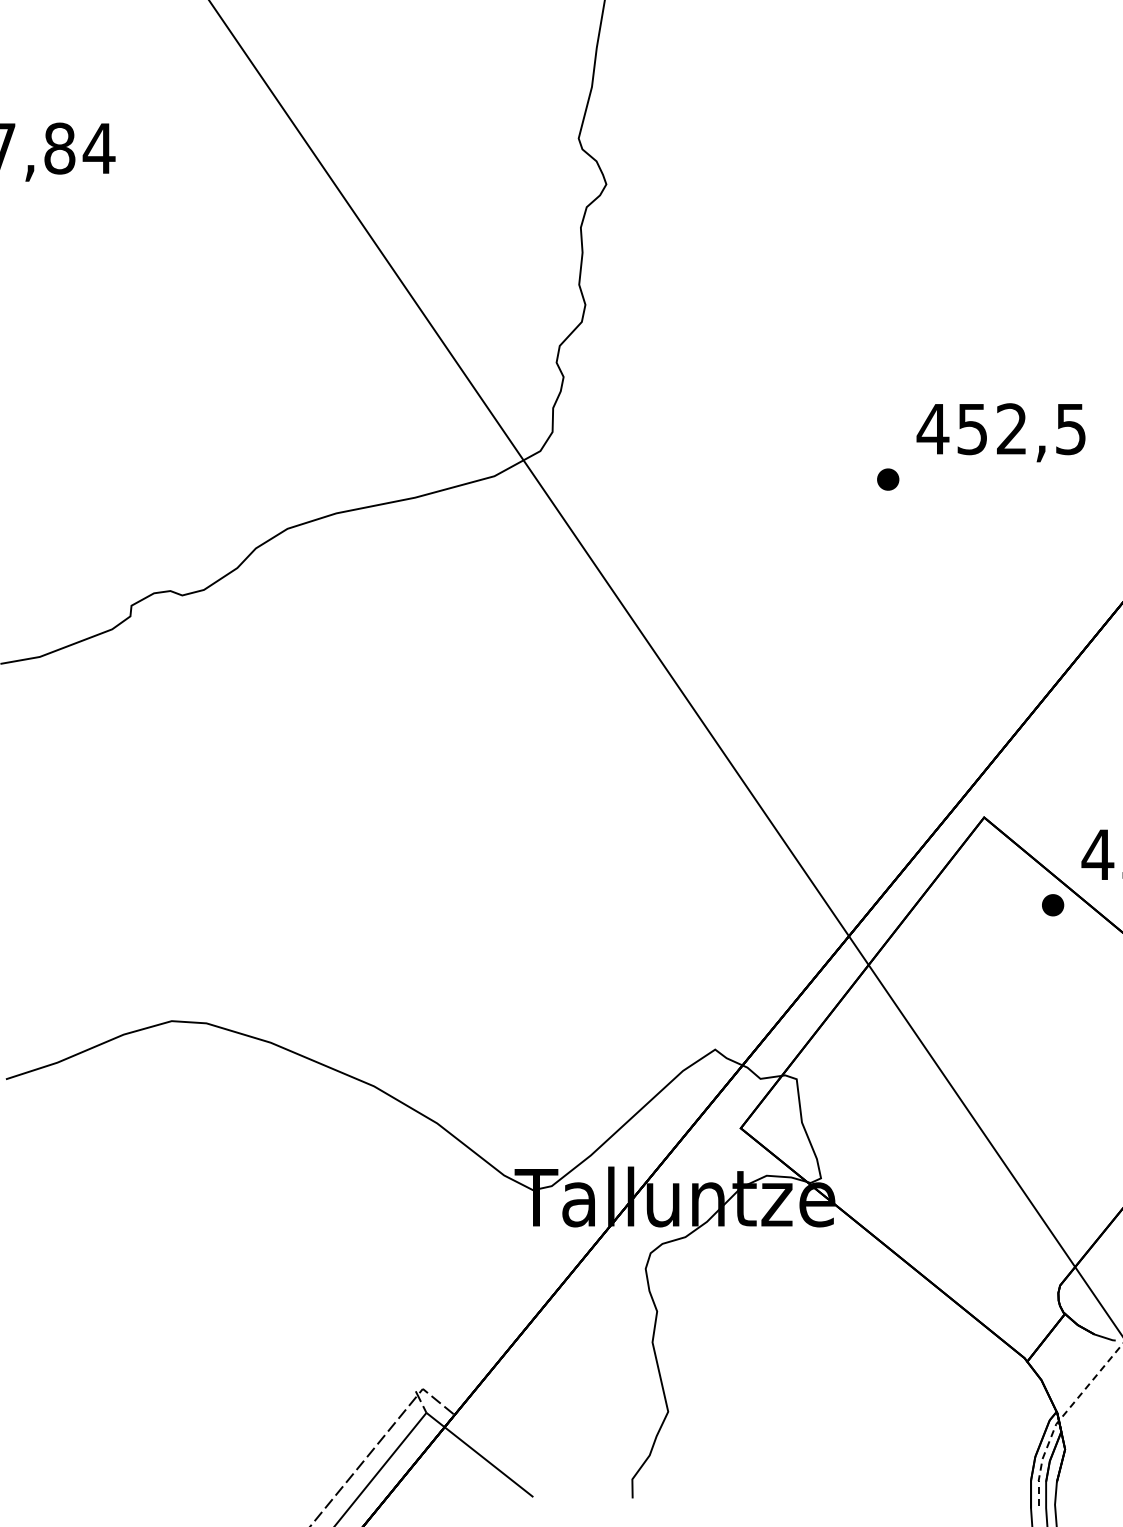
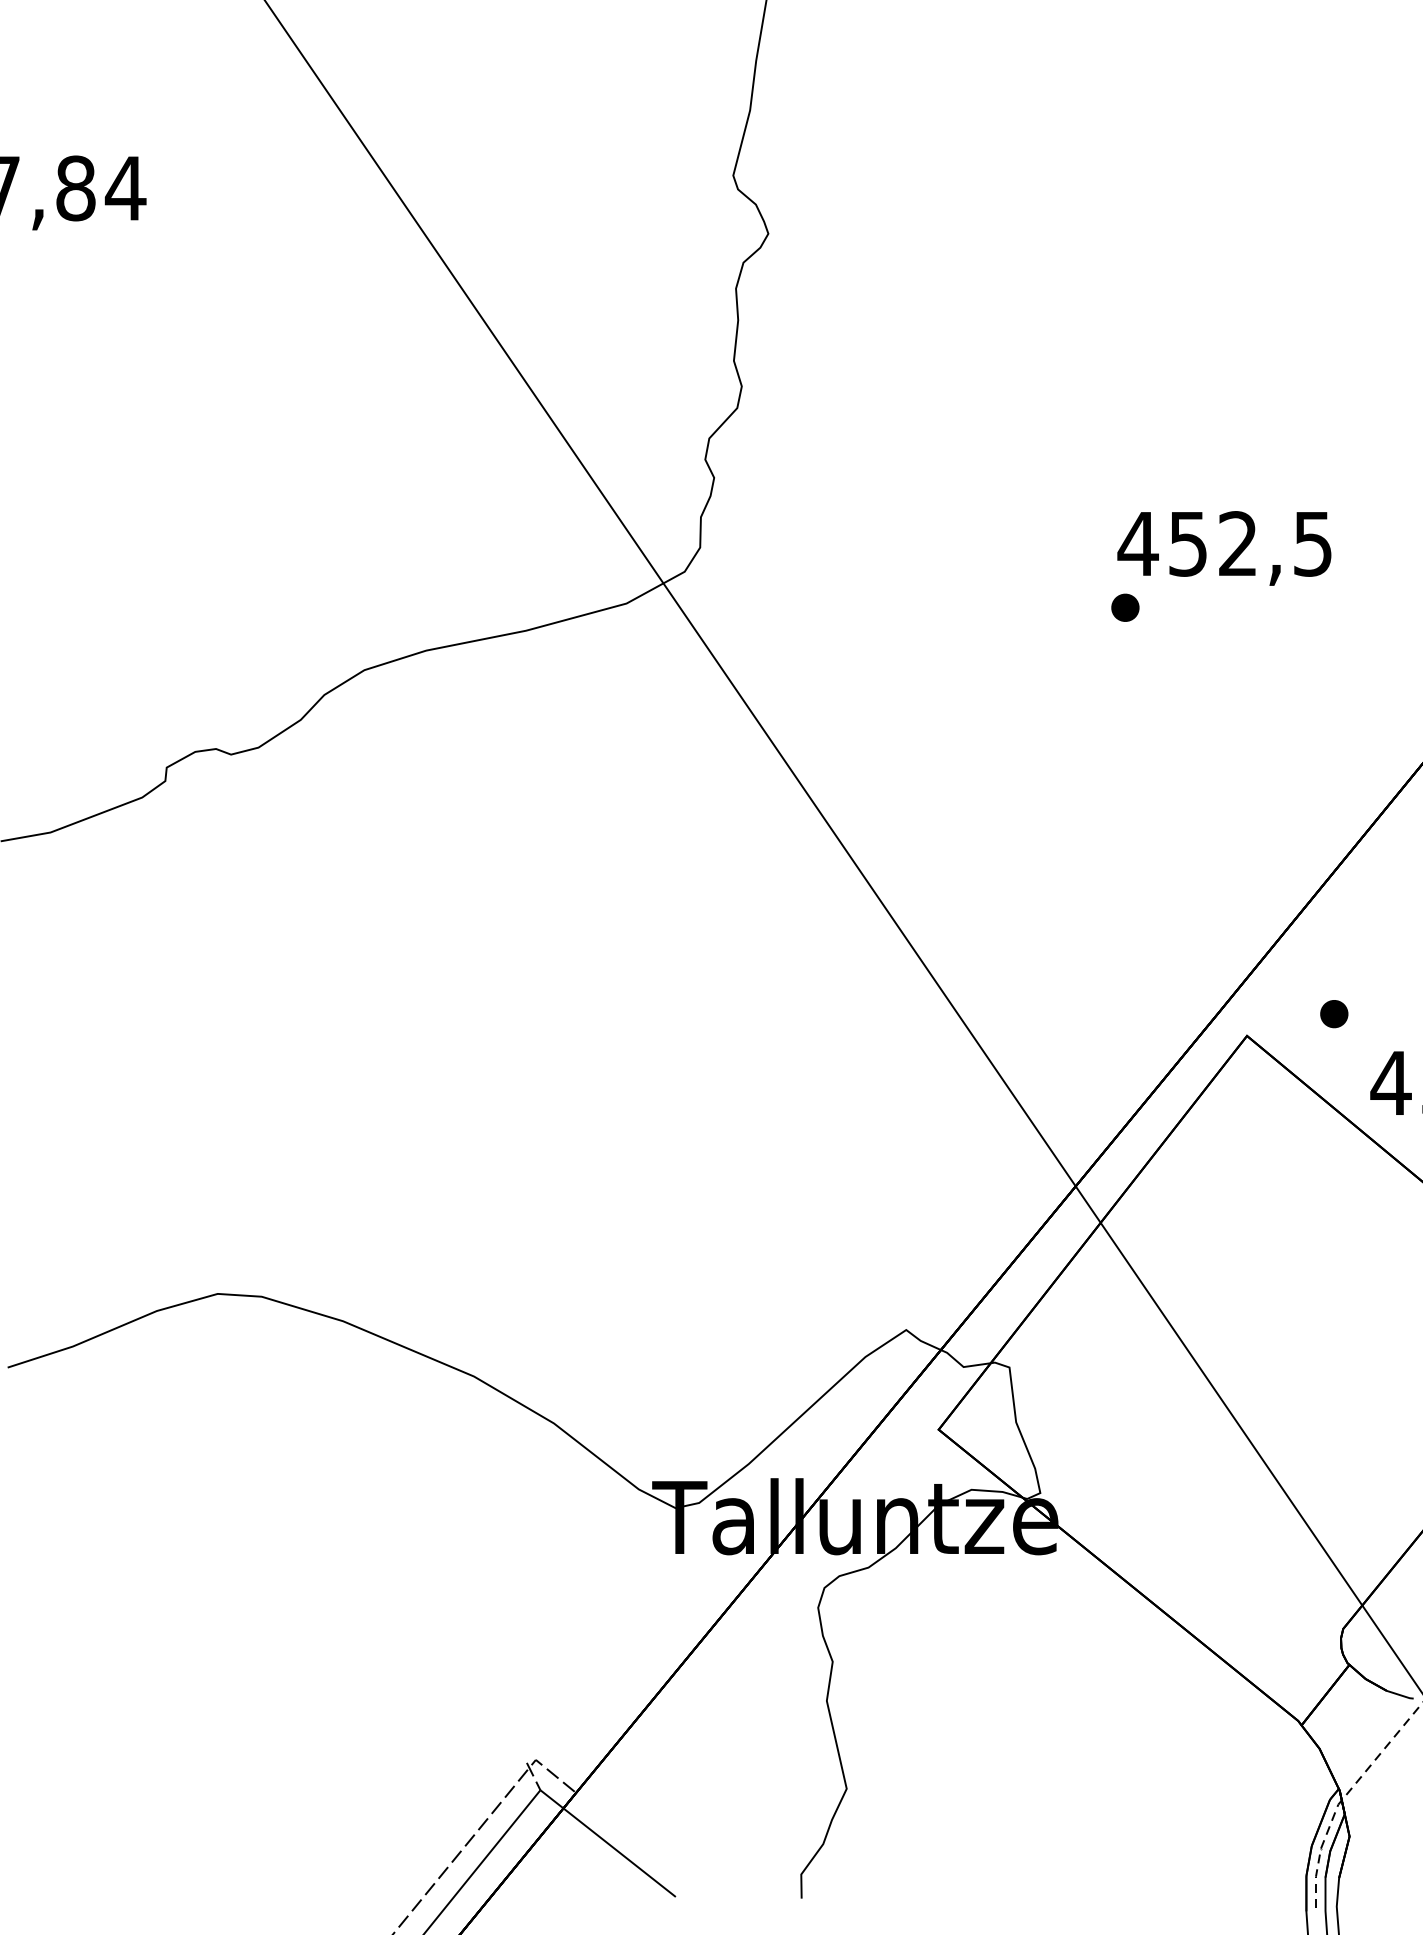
text: (1001, 432) -> (1224, 548), moved
part: (1053, 905) -> (1334, 1014), moved

